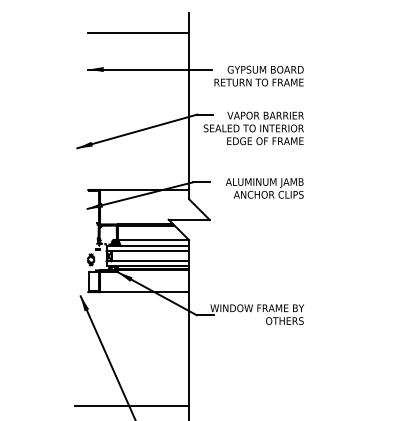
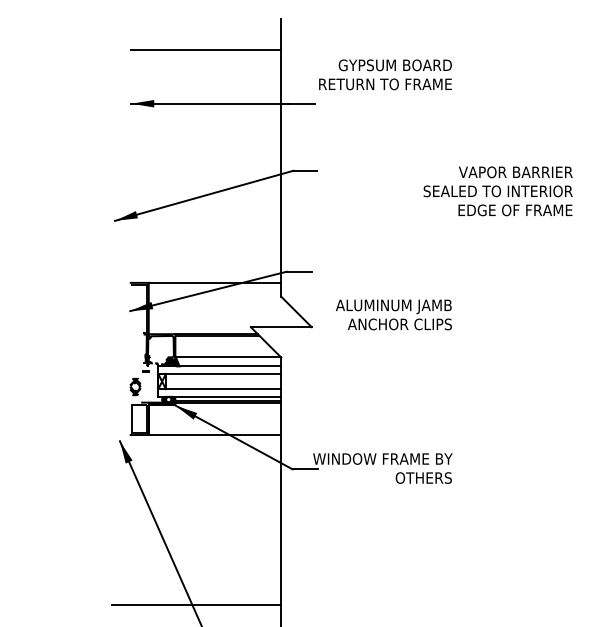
text: (258, 75) -> (384, 73), moved
text: (253, 128) -> (497, 191), moved
text: (264, 188) -> (393, 314), moved

